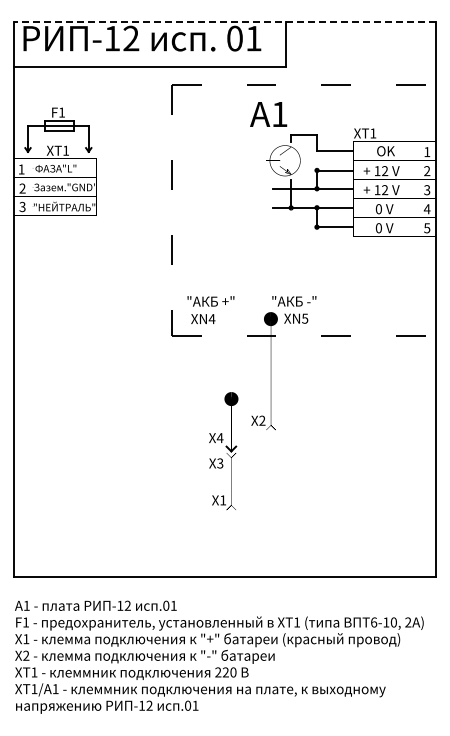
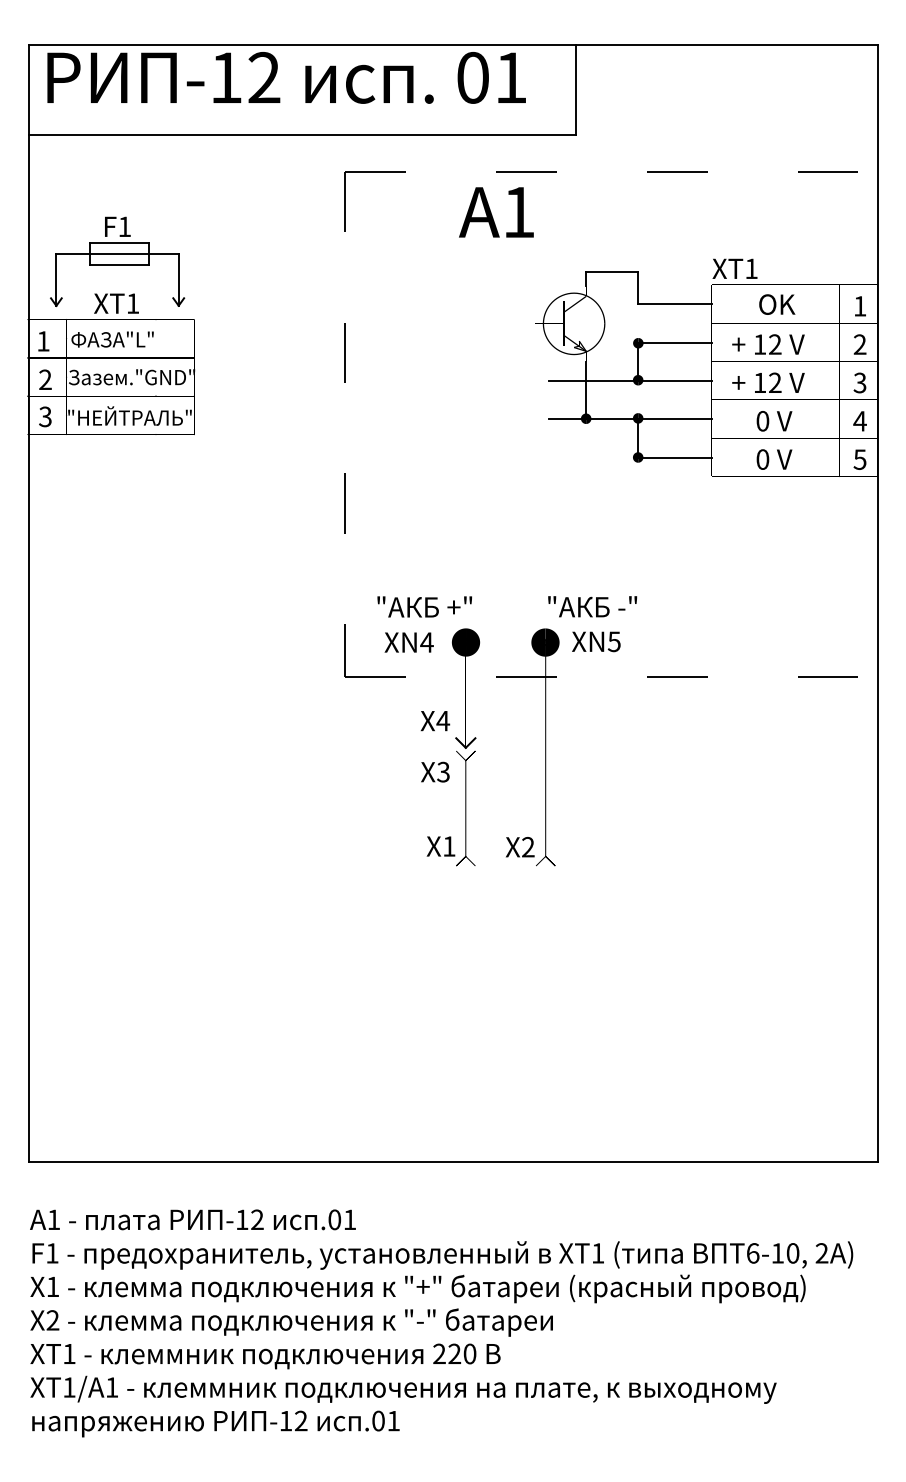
line: (225, 22) -> (454, 45), dashed -> solid
text: (268, 114) -> (496, 212), moved
part: (223, 451) -> (449, 748), moved

